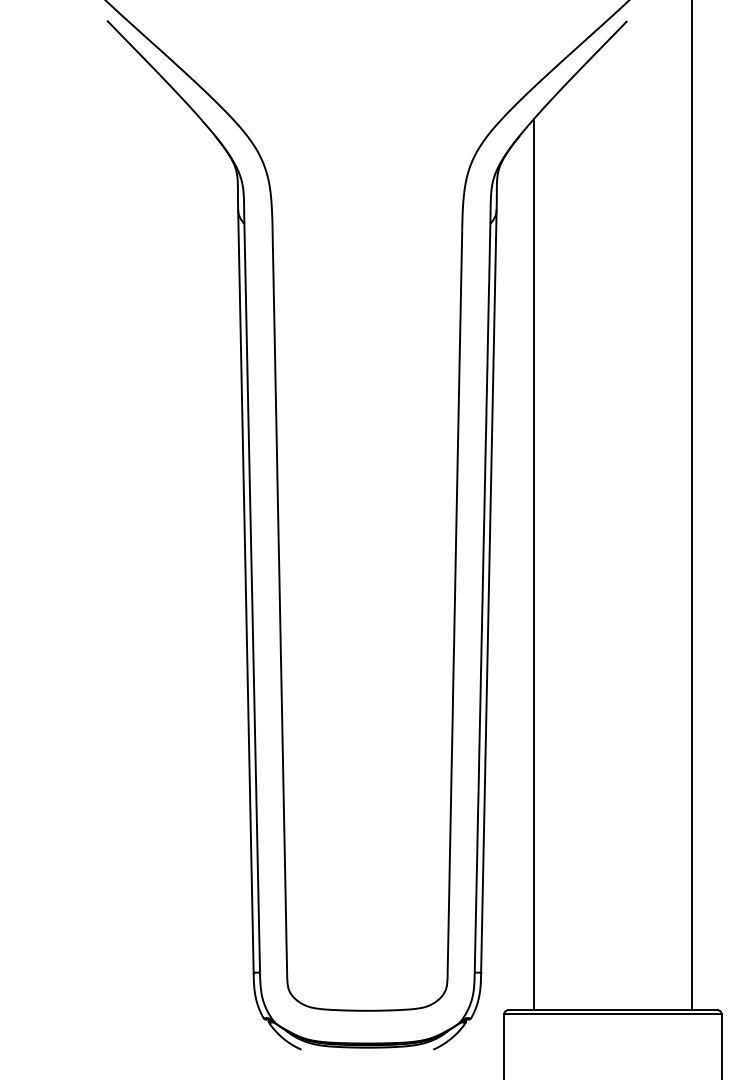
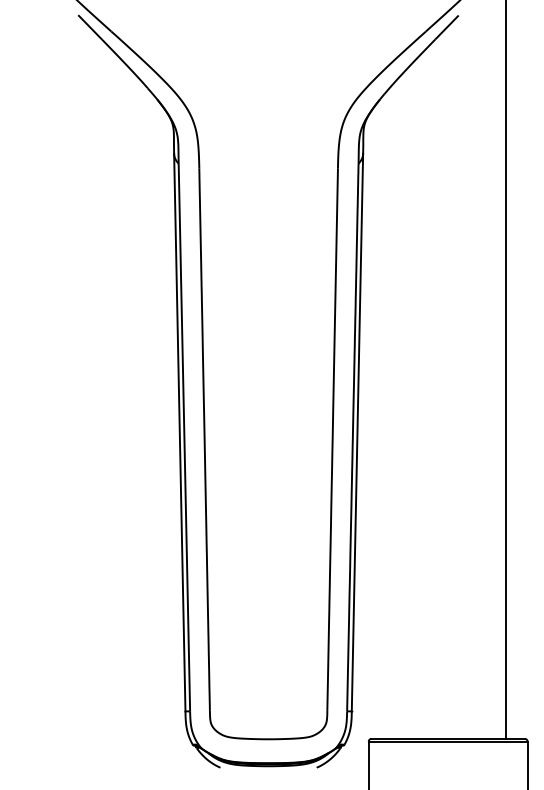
line: (534, 563) -> (390, 412), removed

